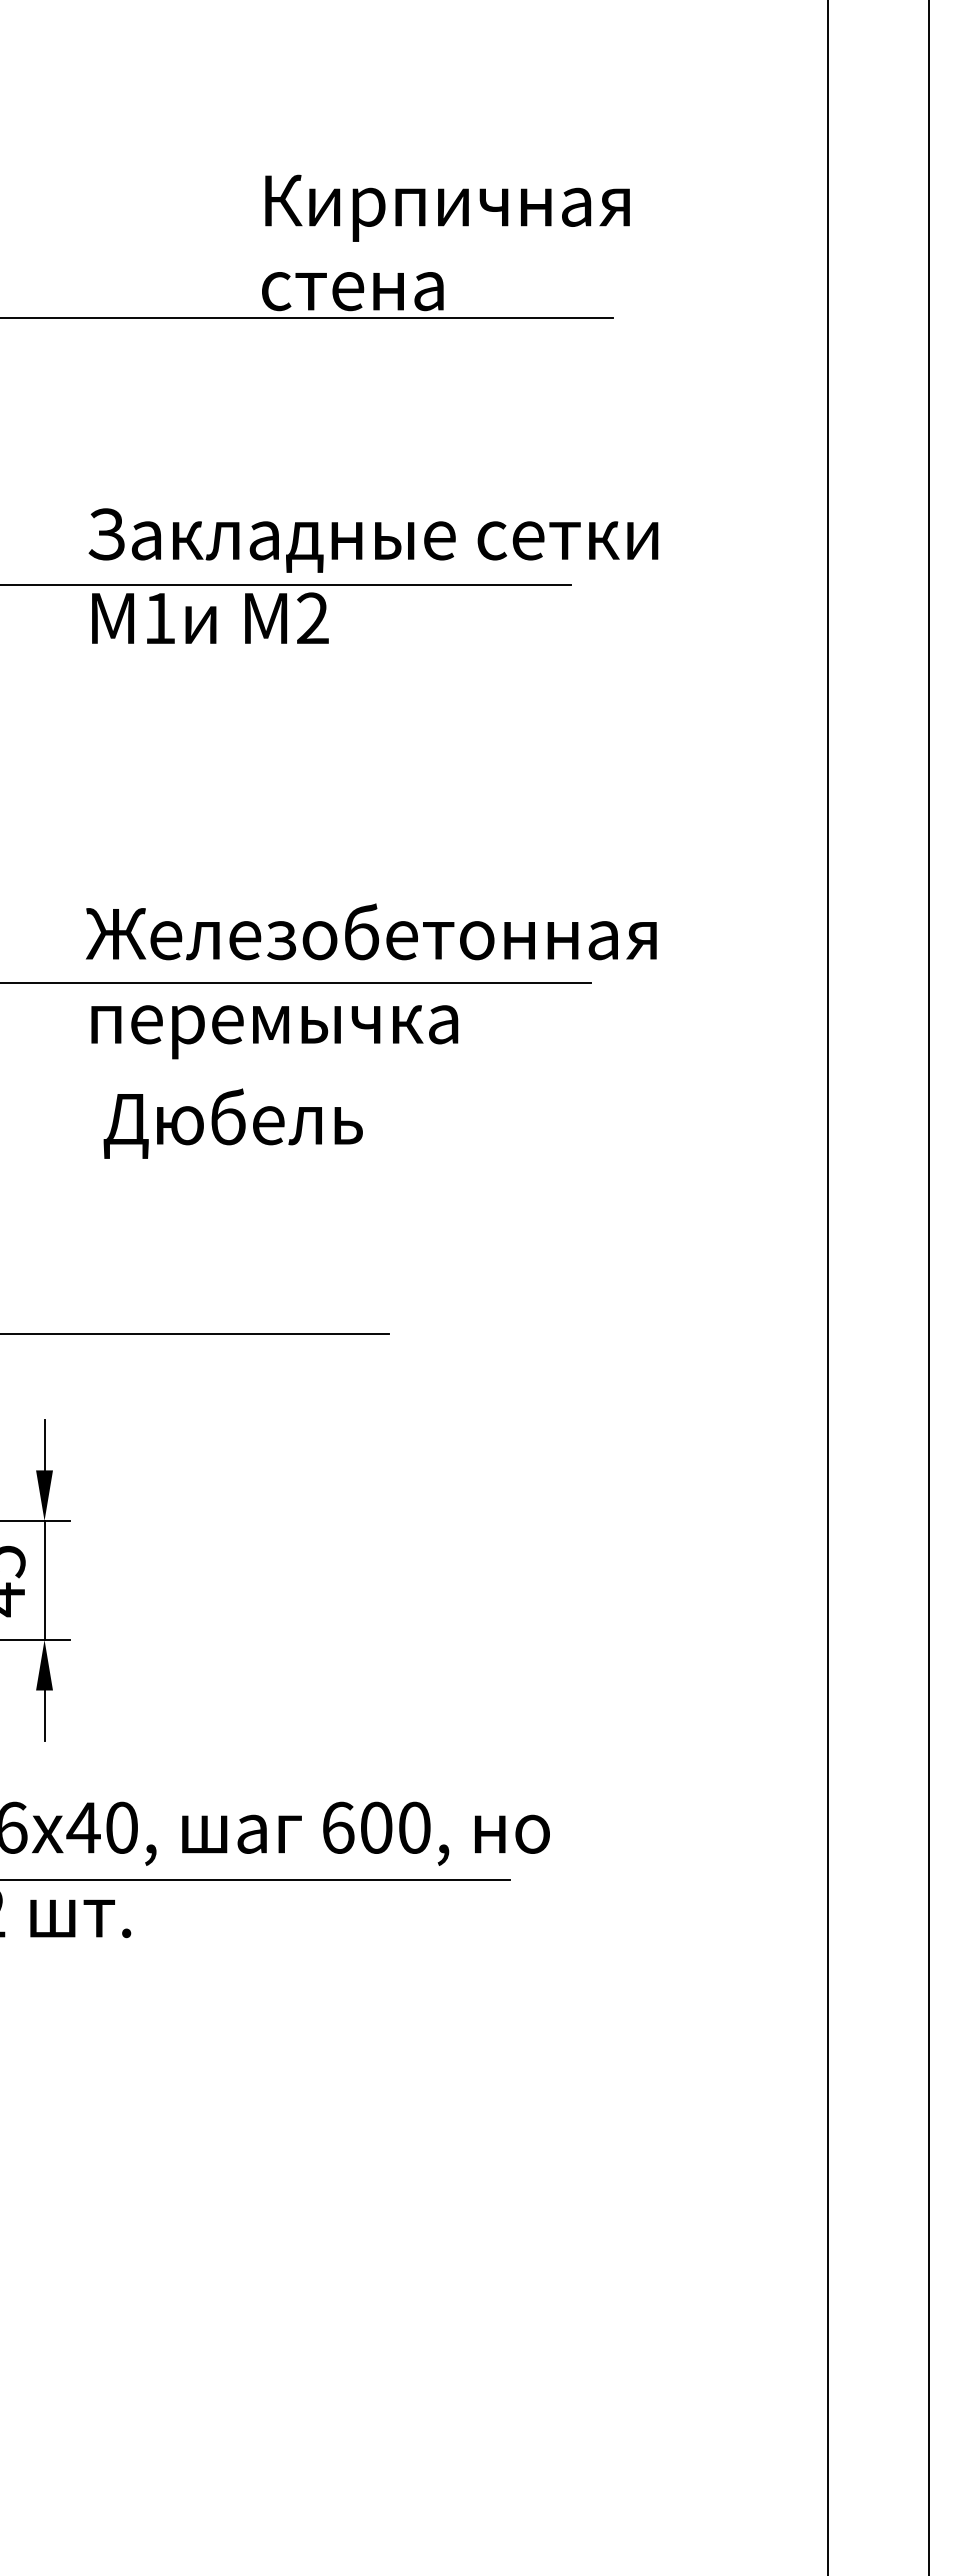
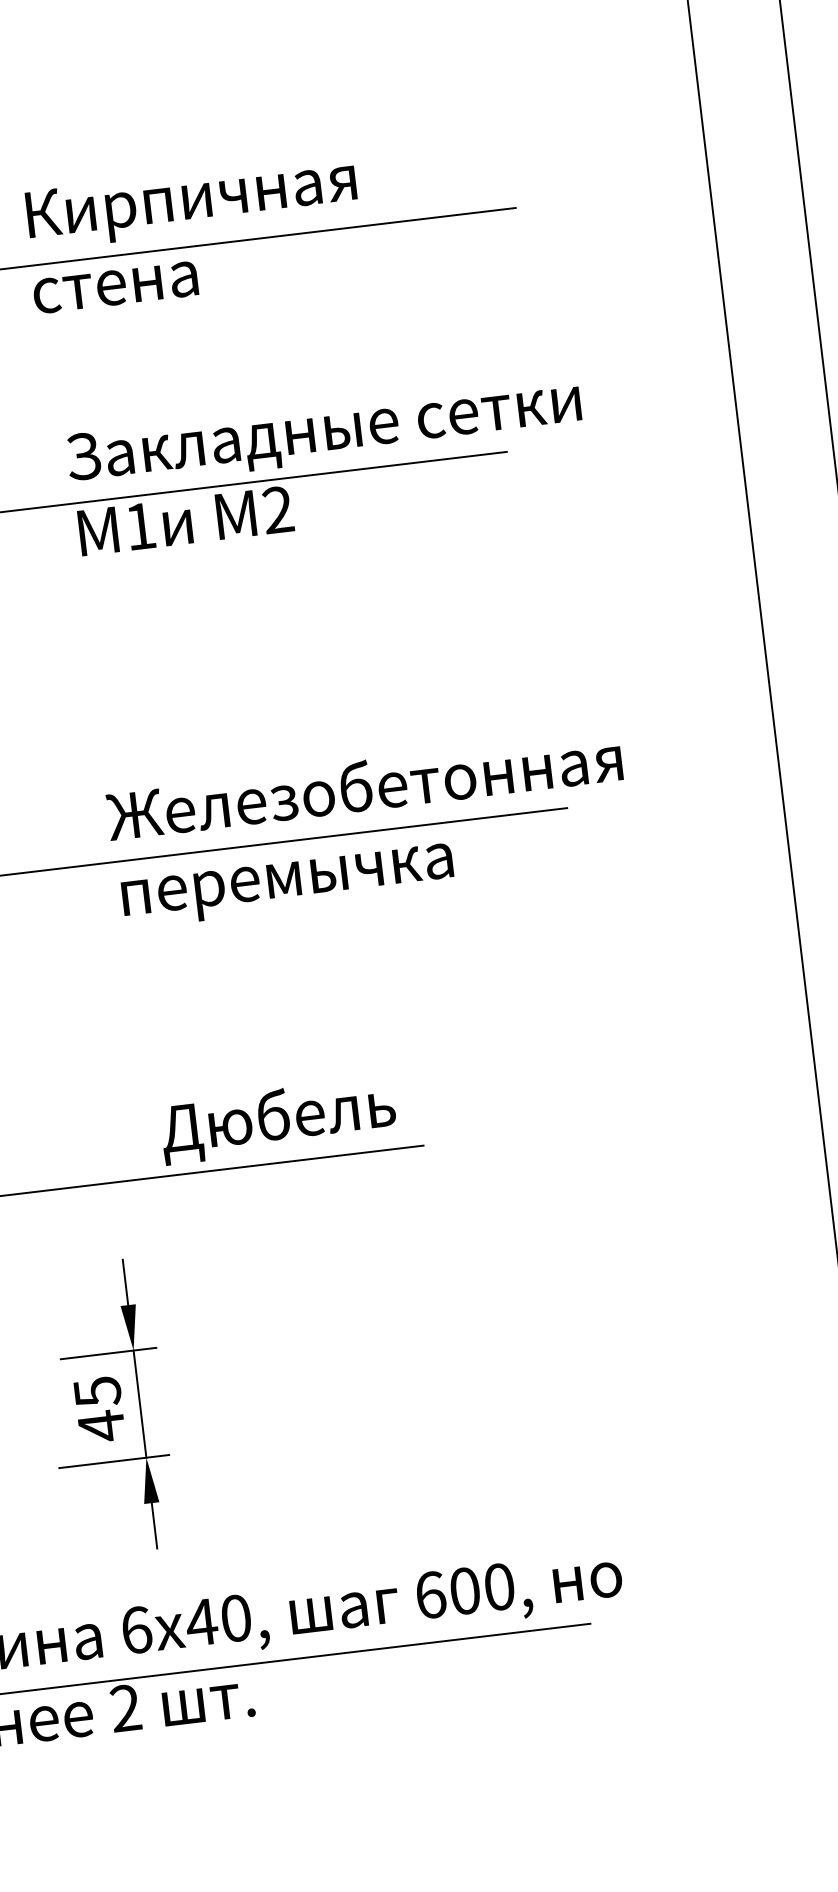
text: (445, 242) -> (193, 233), moved
text: (232, 1123) -> (277, 1120), moved

